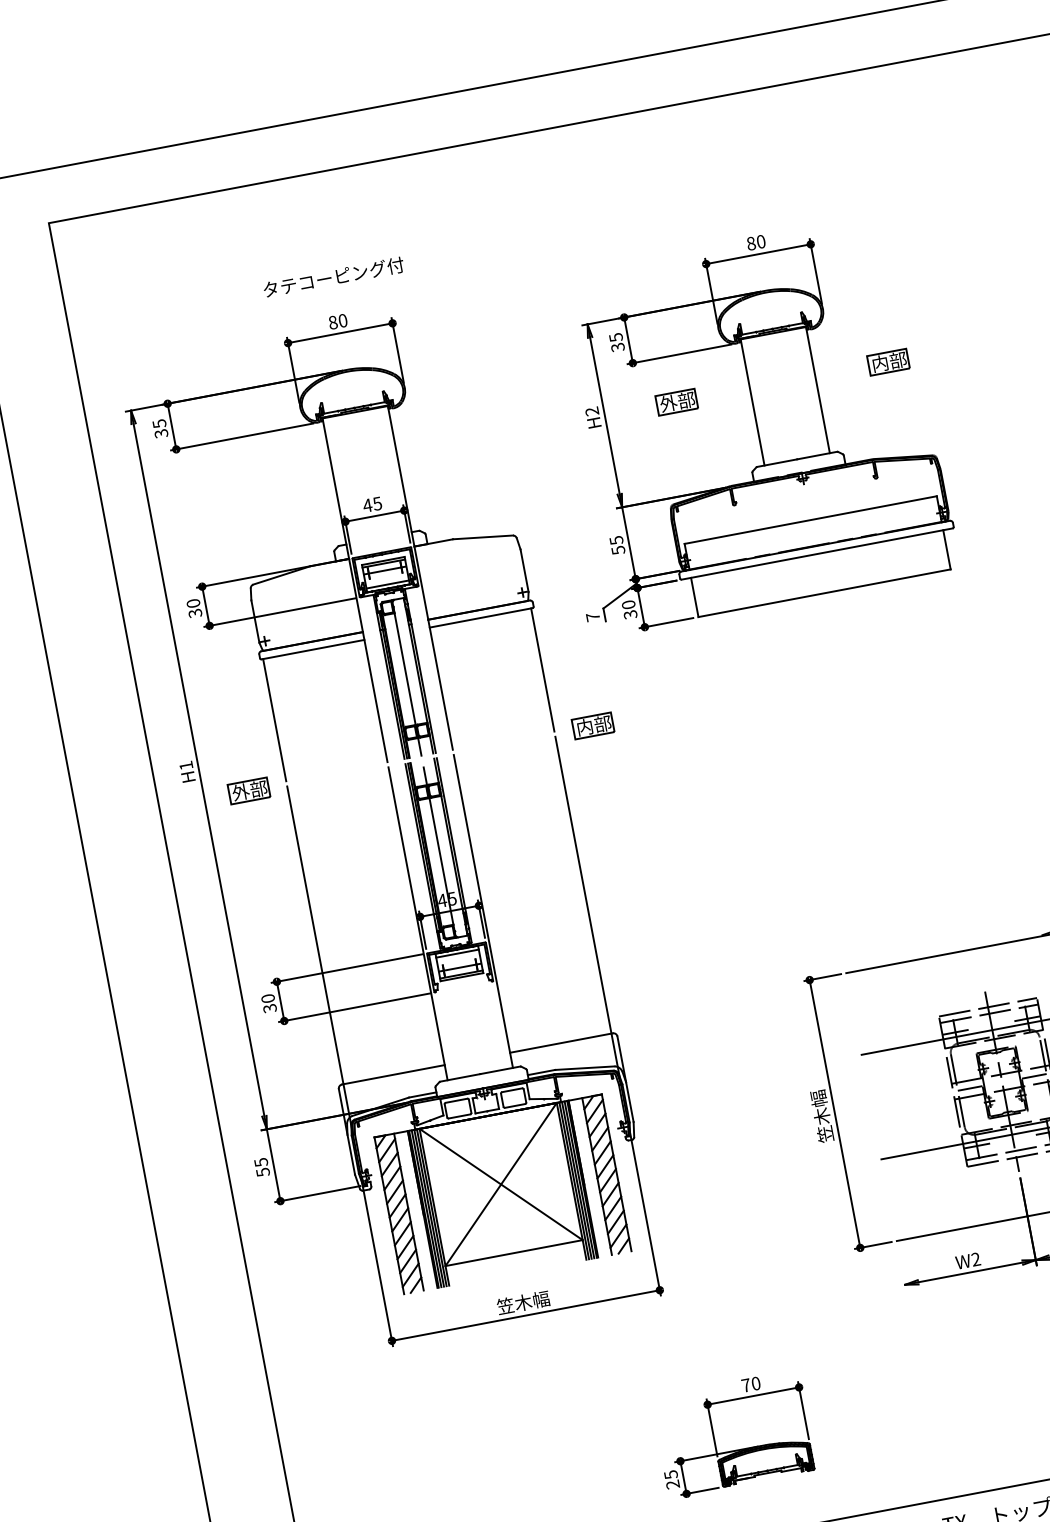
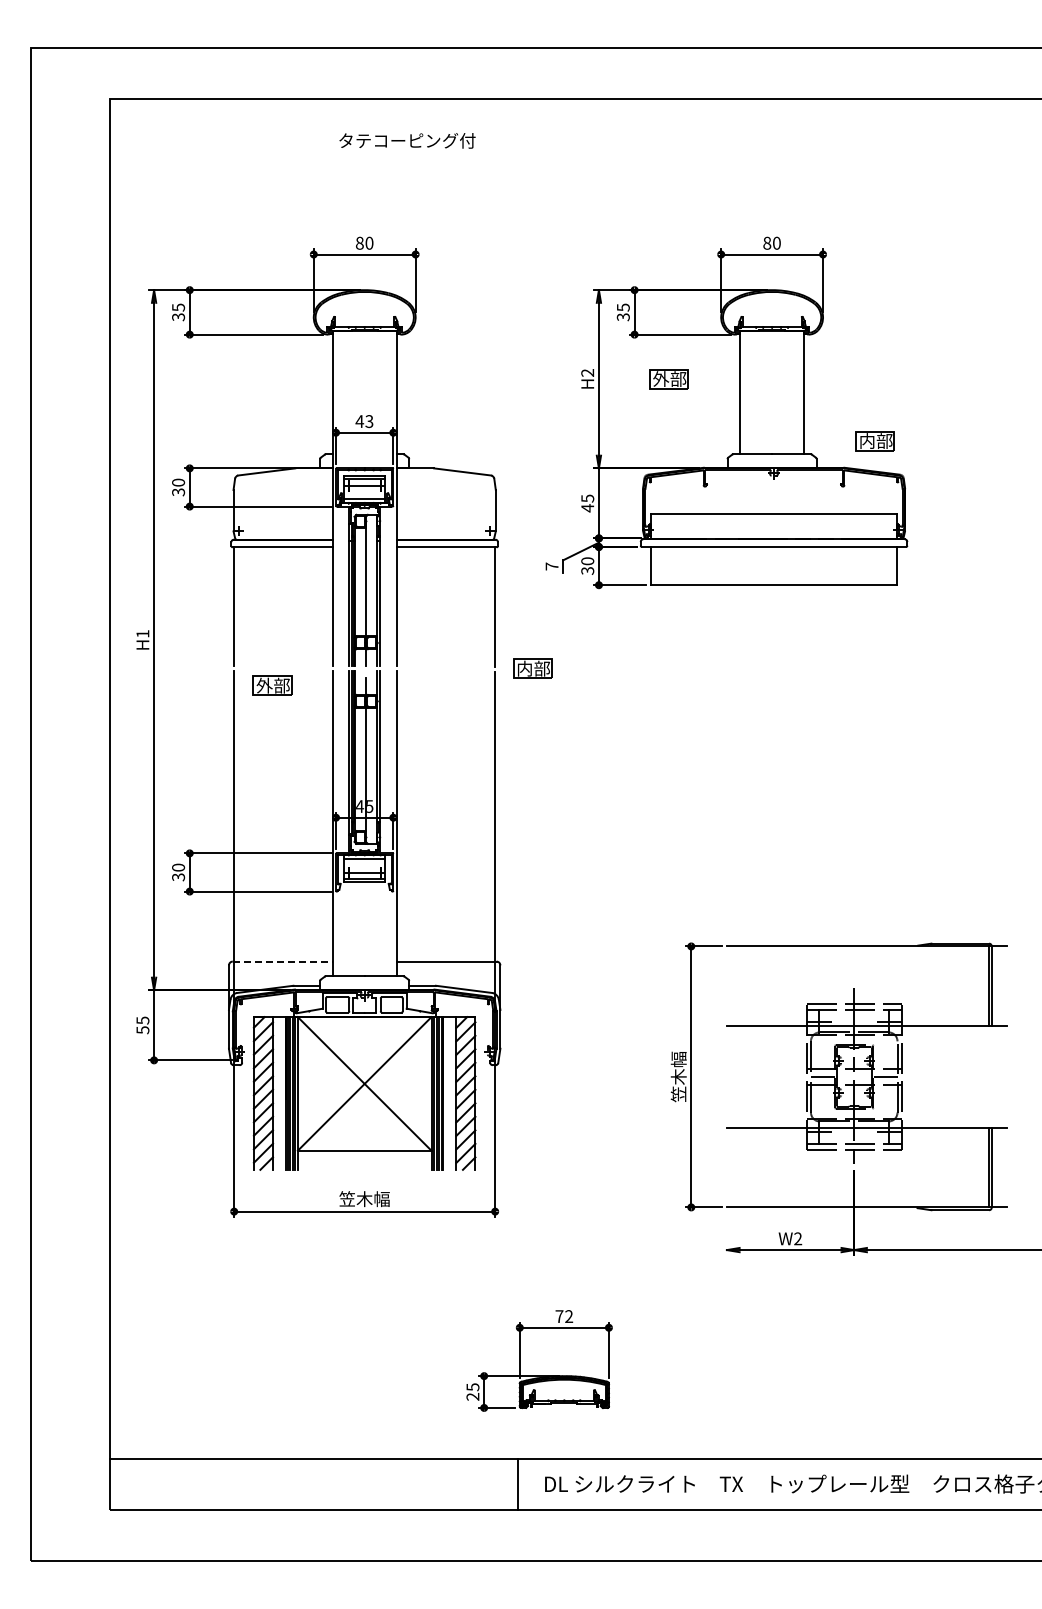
text: (333, 277) -> (407, 140), moved
part: (887, 362) -> (874, 441), moved
text: (377, 503) -> (369, 421), 45 -> 43
text: (618, 550) -> (587, 508), 55 -> 45
part: (248, 790) -> (272, 685), moved
line: (394, 1074) -> (283, 961), solid -> dashed
text: (756, 1383) -> (569, 1316), 70 -> 72

